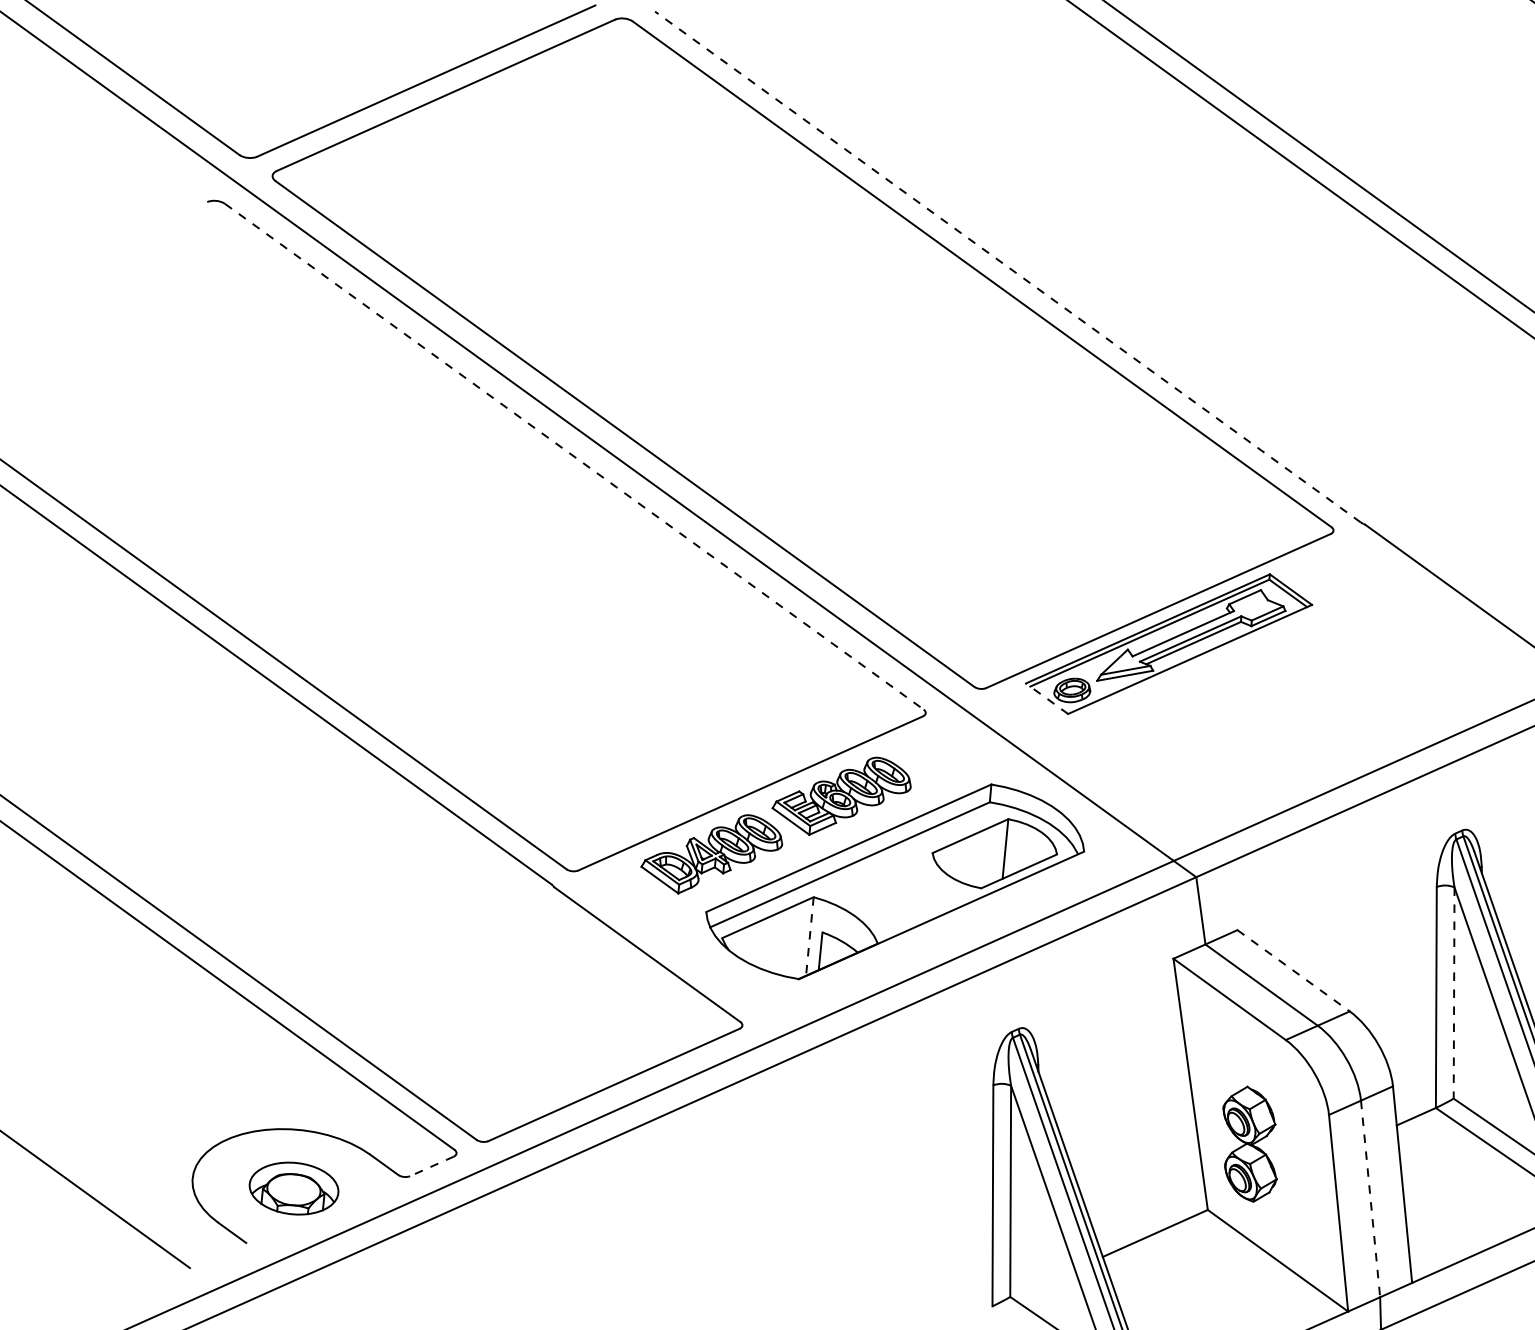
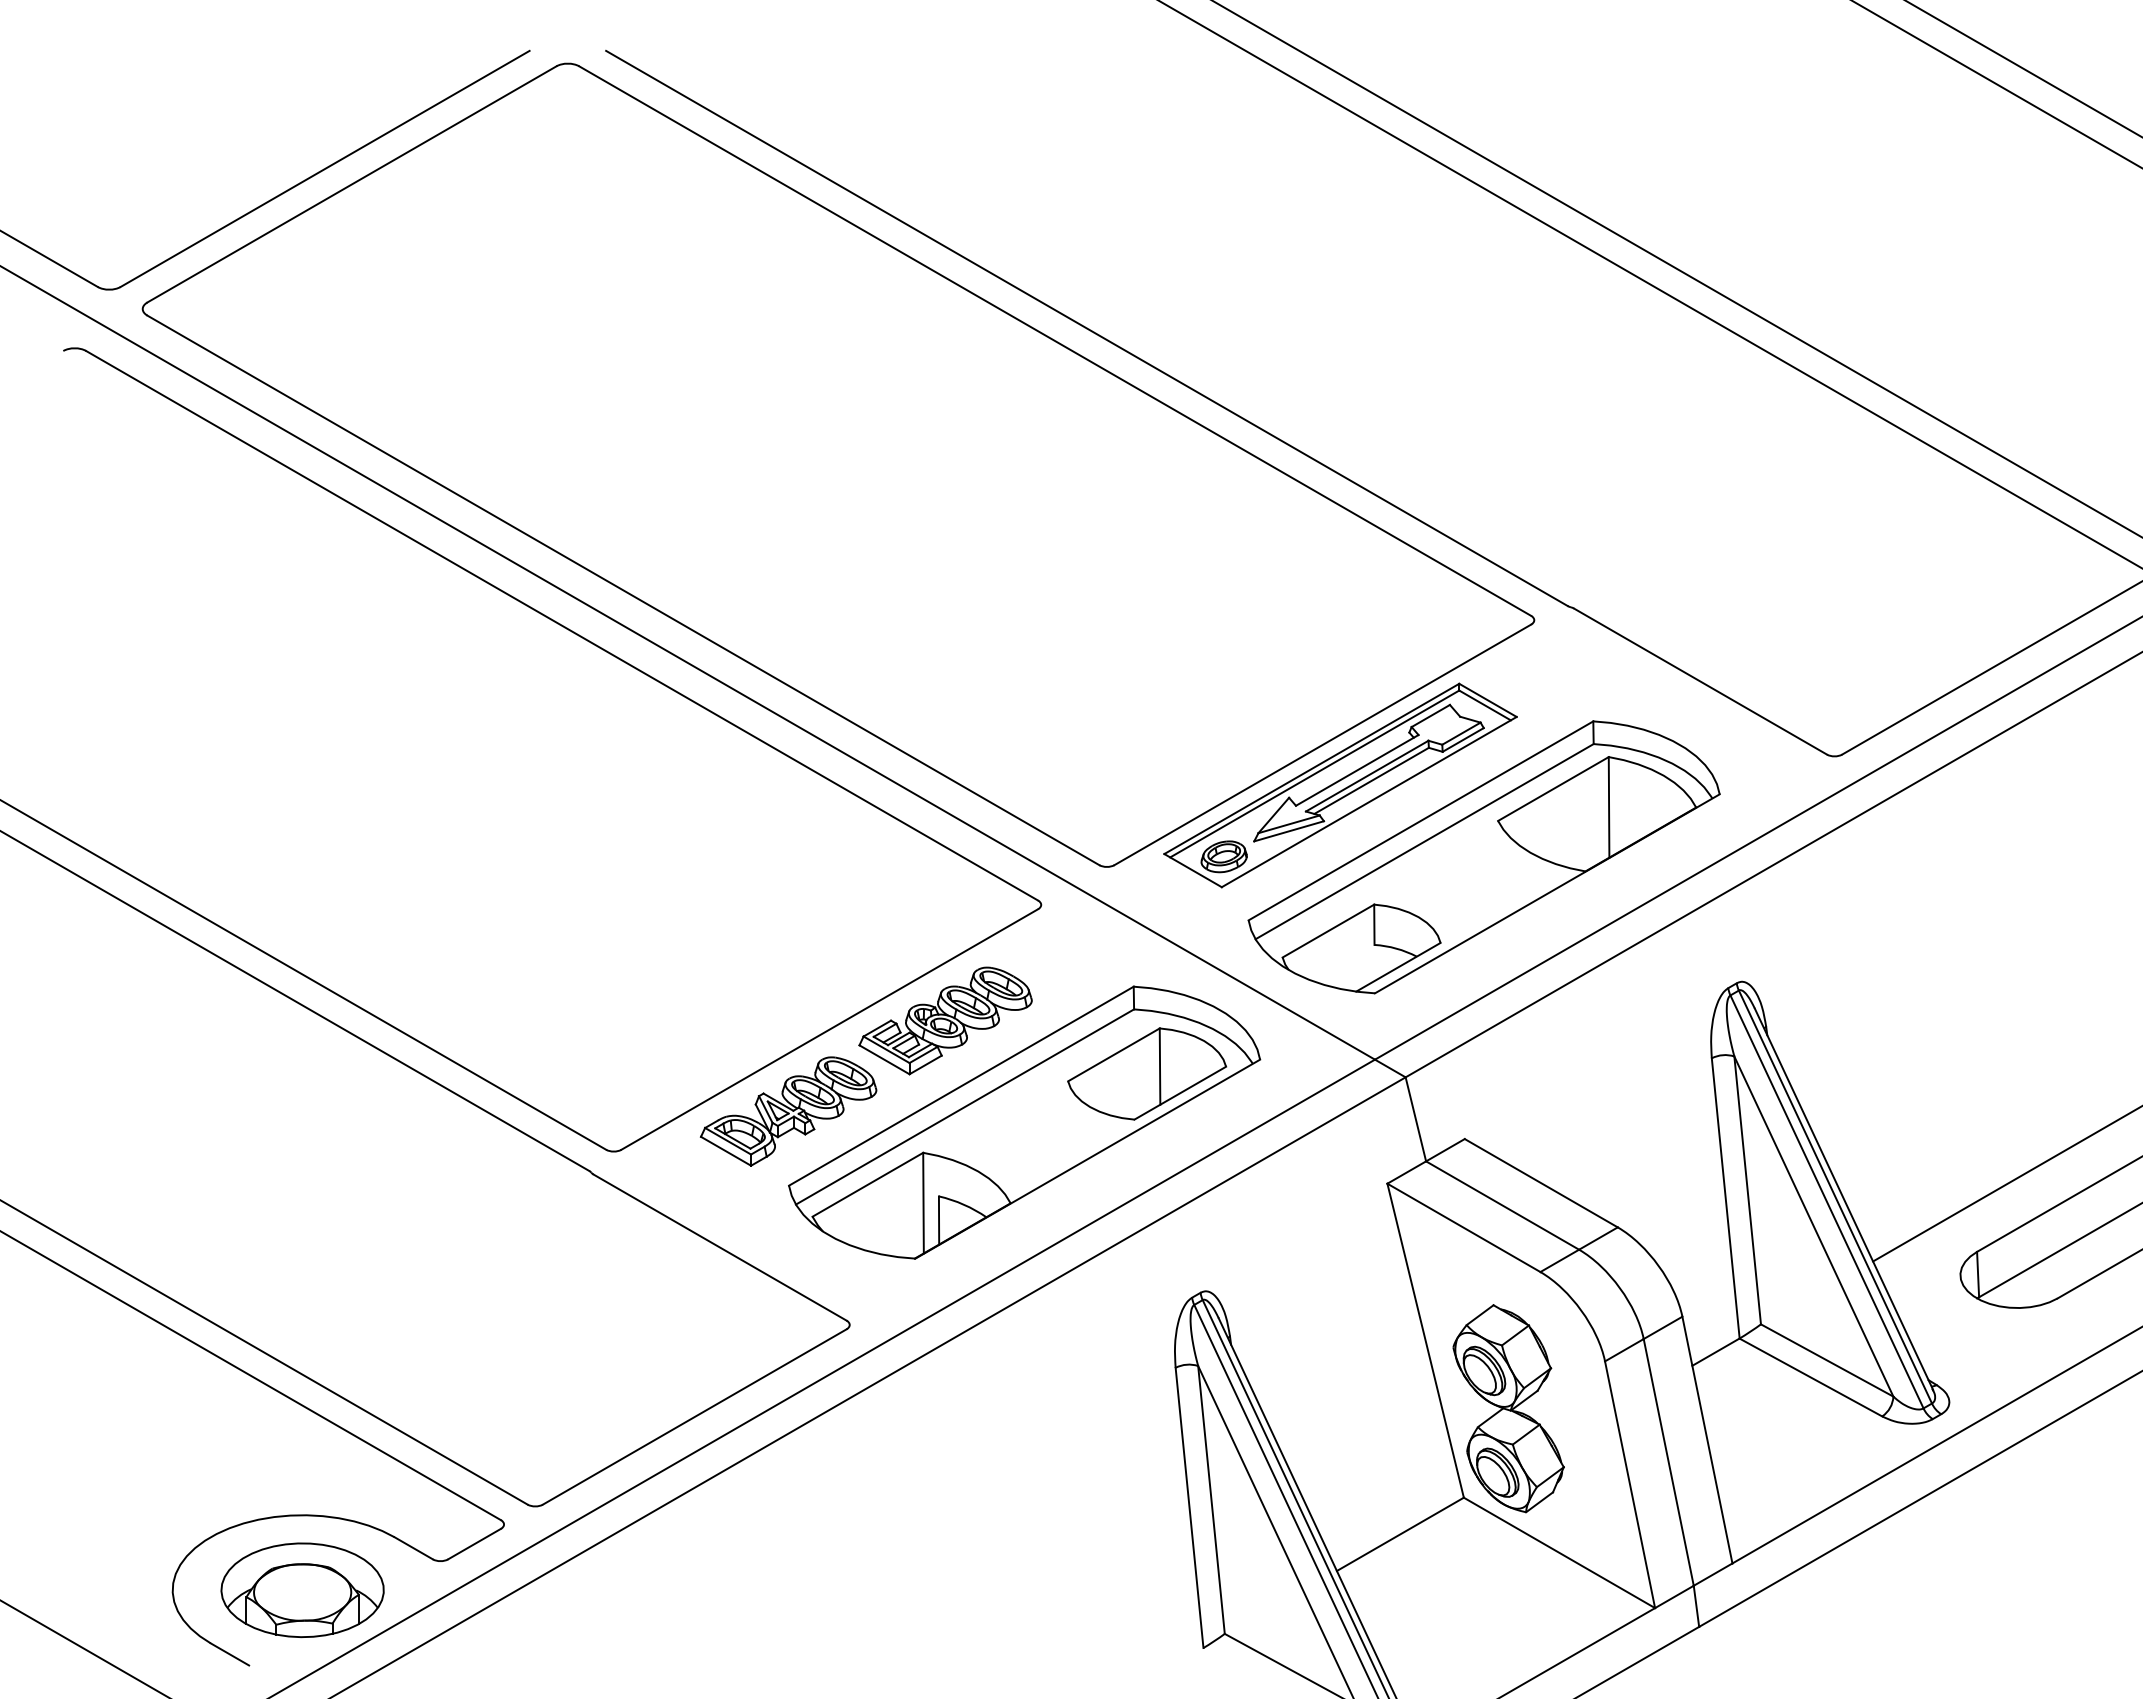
line: (1007, 267) -> (1086, 328), dashed -> solid
line: (574, 456) -> (562, 625), dashed -> solid
line: (1046, 698) -> (1192, 870), dashed -> solid
part: (1274, 711) -> (1483, 857), added
line: (809, 936) -> (923, 1203), dashed -> solid
line: (1293, 971) -> (1541, 1183), dashed -> solid
line: (1453, 993) -> (1747, 1190), dashed -> solid
part: (1249, 1143) -> (1508, 1408), size x1.43
line: (431, 1166) -> (474, 1544), dashed -> solid
part: (293, 1188) -> (302, 1590), size x1.43
line: (1370, 1199) -> (1668, 1462), dashed -> solid

